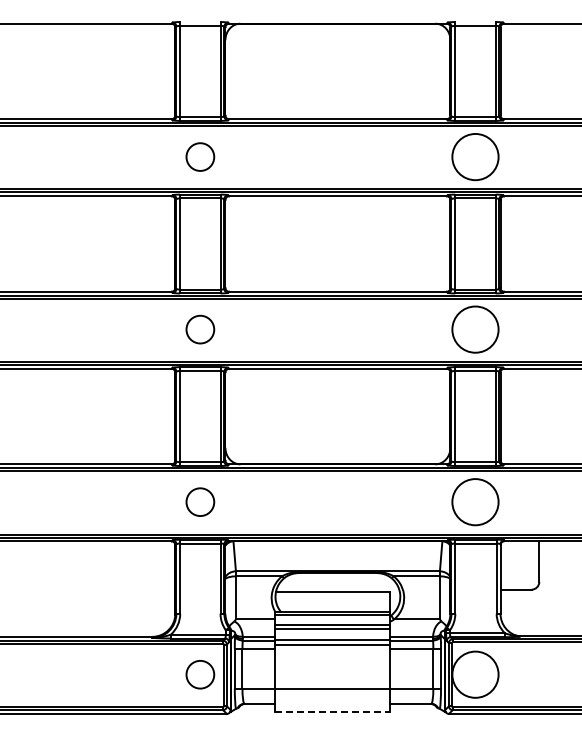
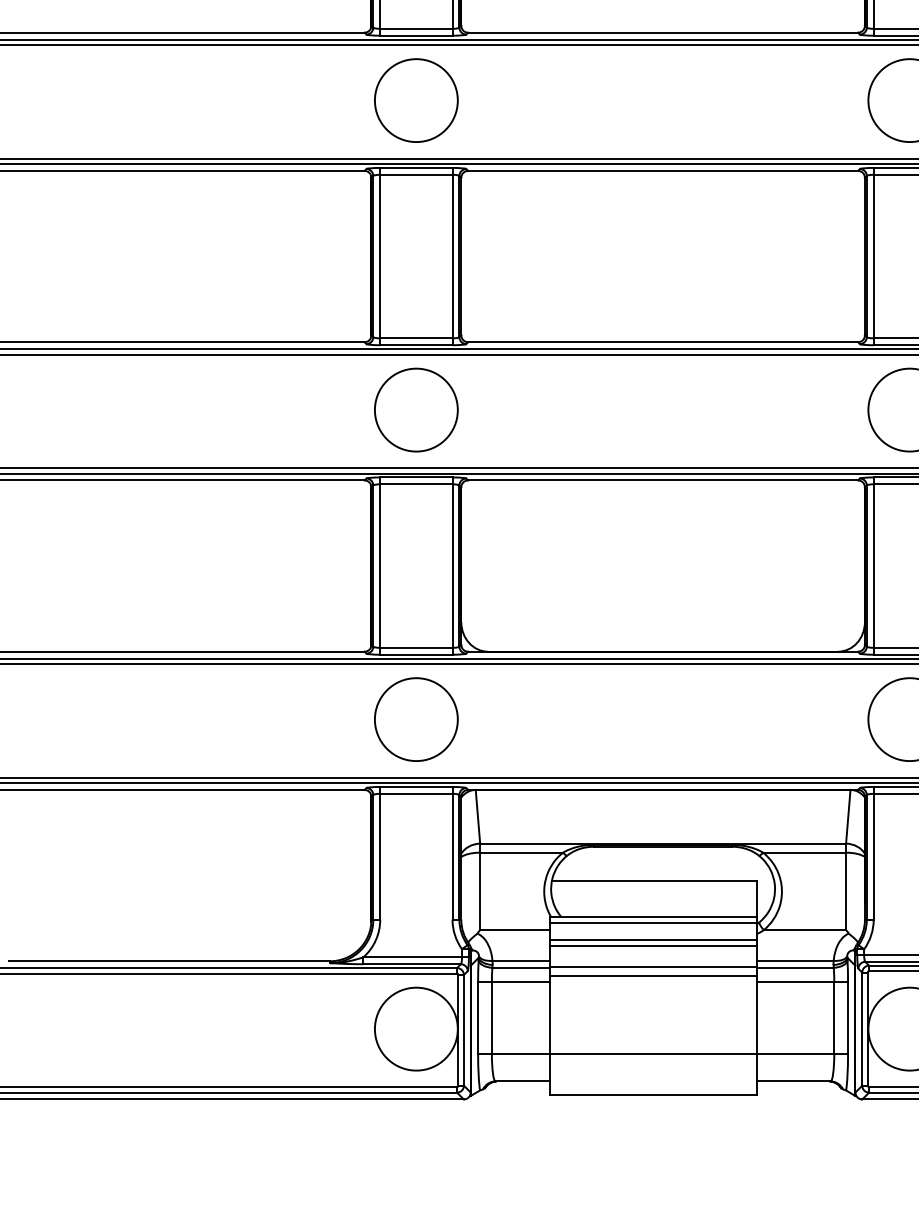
circle: (200, 156) -> (416, 99), size x1.67
circle: (200, 329) -> (416, 409), size x1.67
circle: (200, 502) -> (416, 720), size x1.67
circle: (200, 674) -> (416, 1028), size x1.67
line: (332, 711) -> (653, 1095), dashed -> solid

